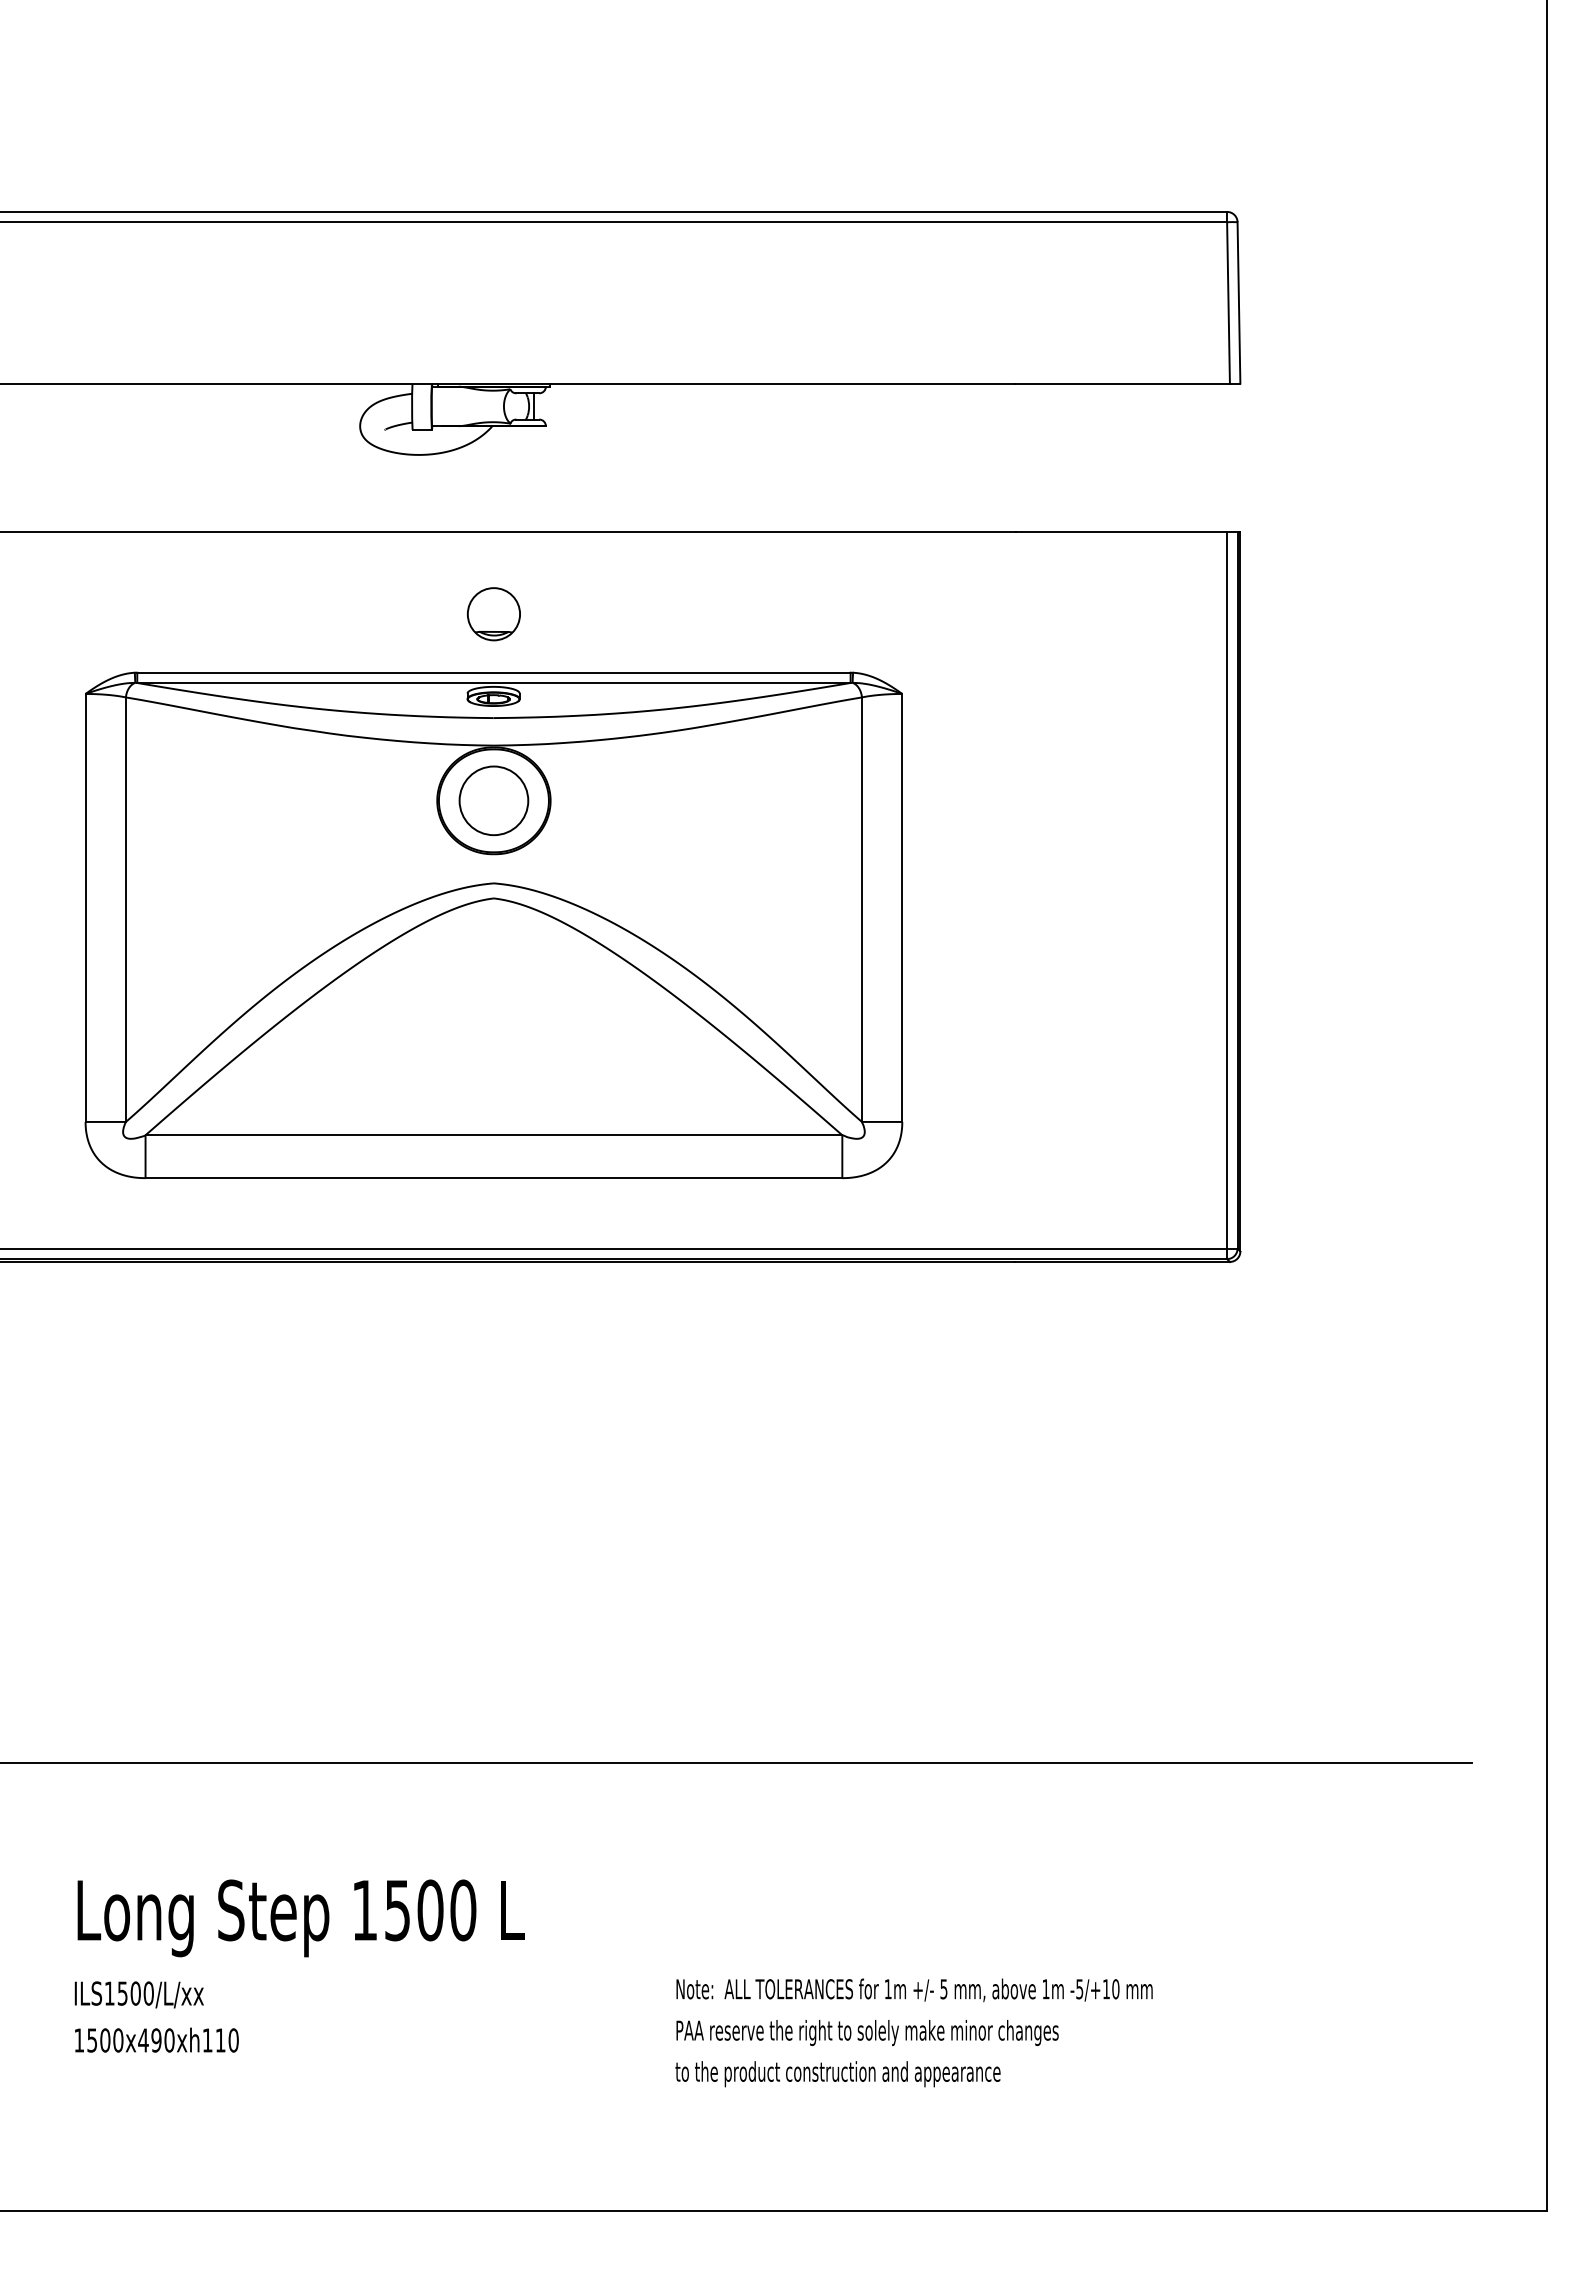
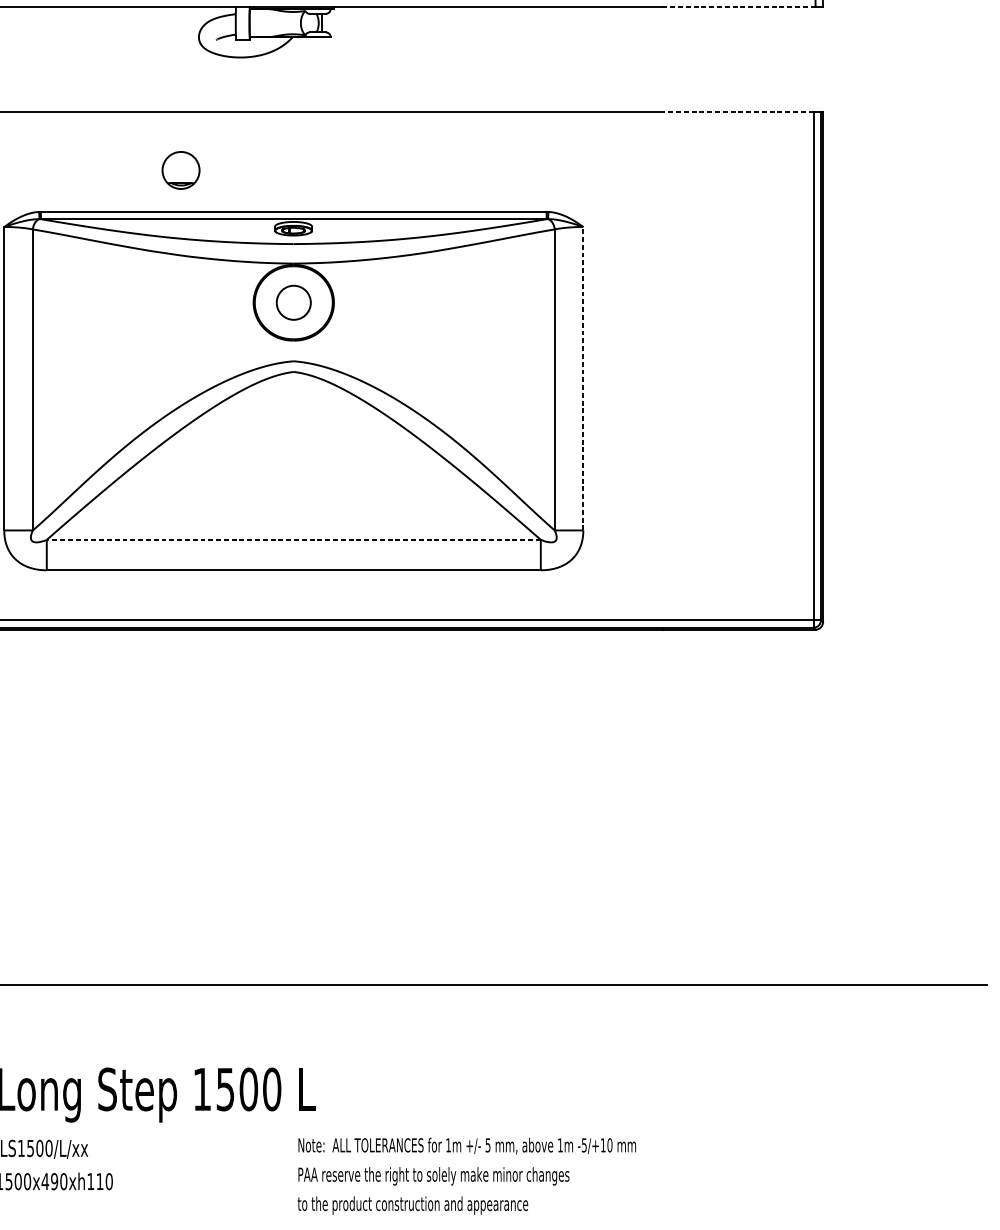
line: (1121, 383) -> (738, 6), solid -> dashed
line: (1121, 532) -> (738, 112), solid -> dashed
part: (493, 614) -> (180, 170), moved
circle: (493, 800) -> (293, 302), size x0.7
line: (902, 907) -> (583, 378), solid -> dashed
line: (493, 1135) -> (293, 540), solid -> dashed
text: (913, 2032) -> (466, 1176), moved

